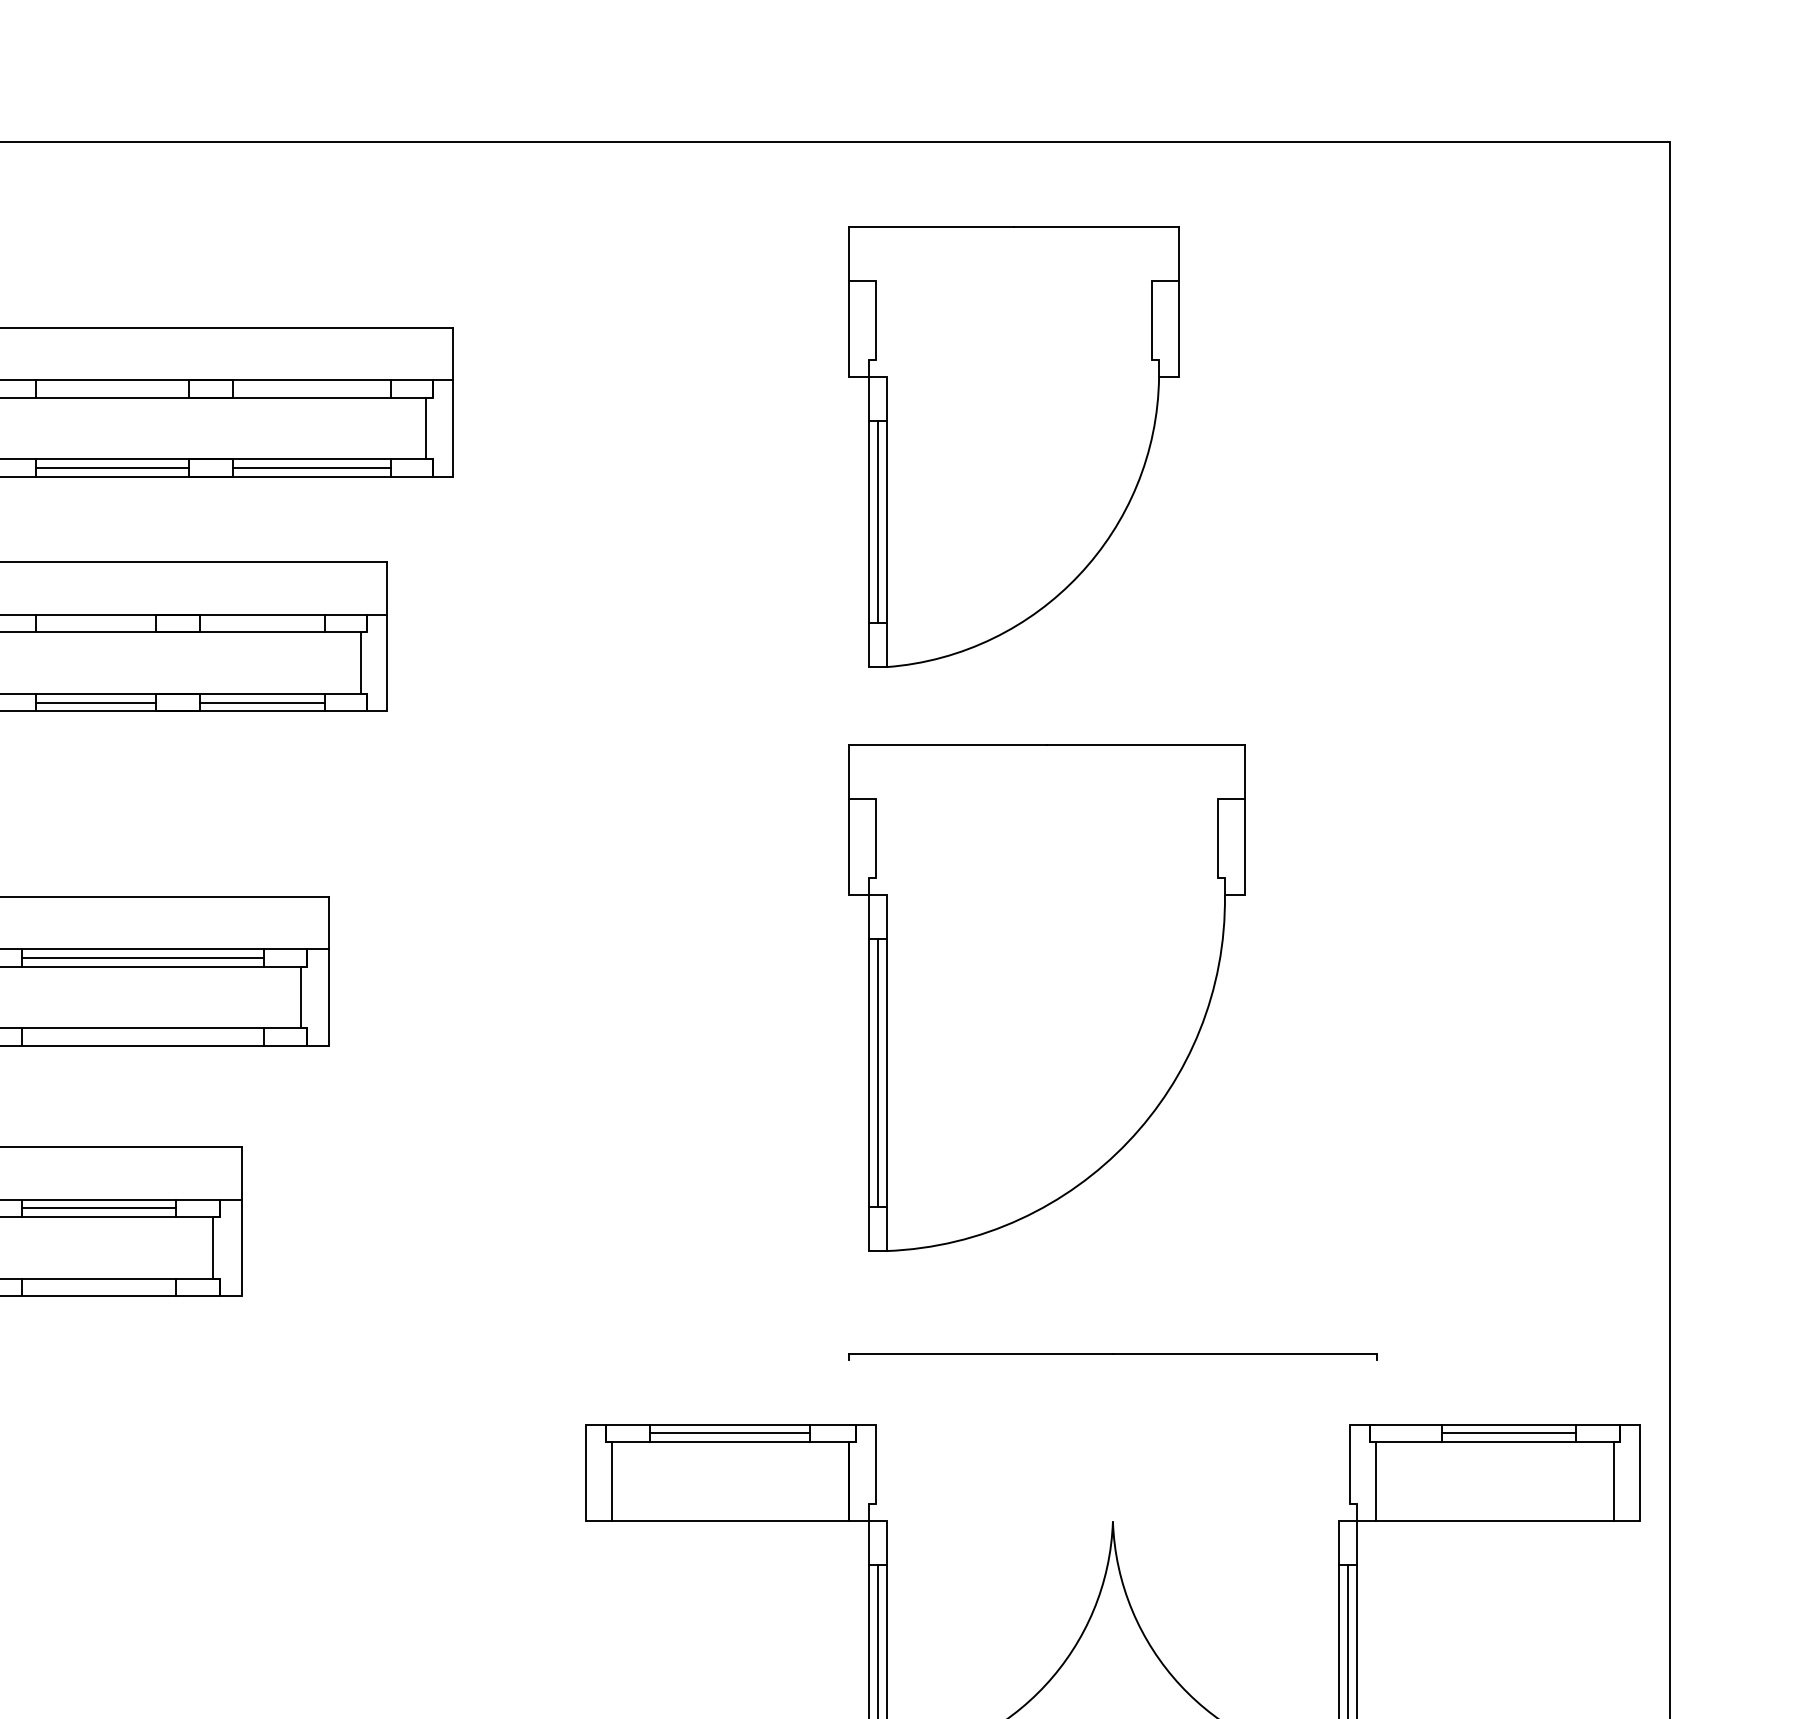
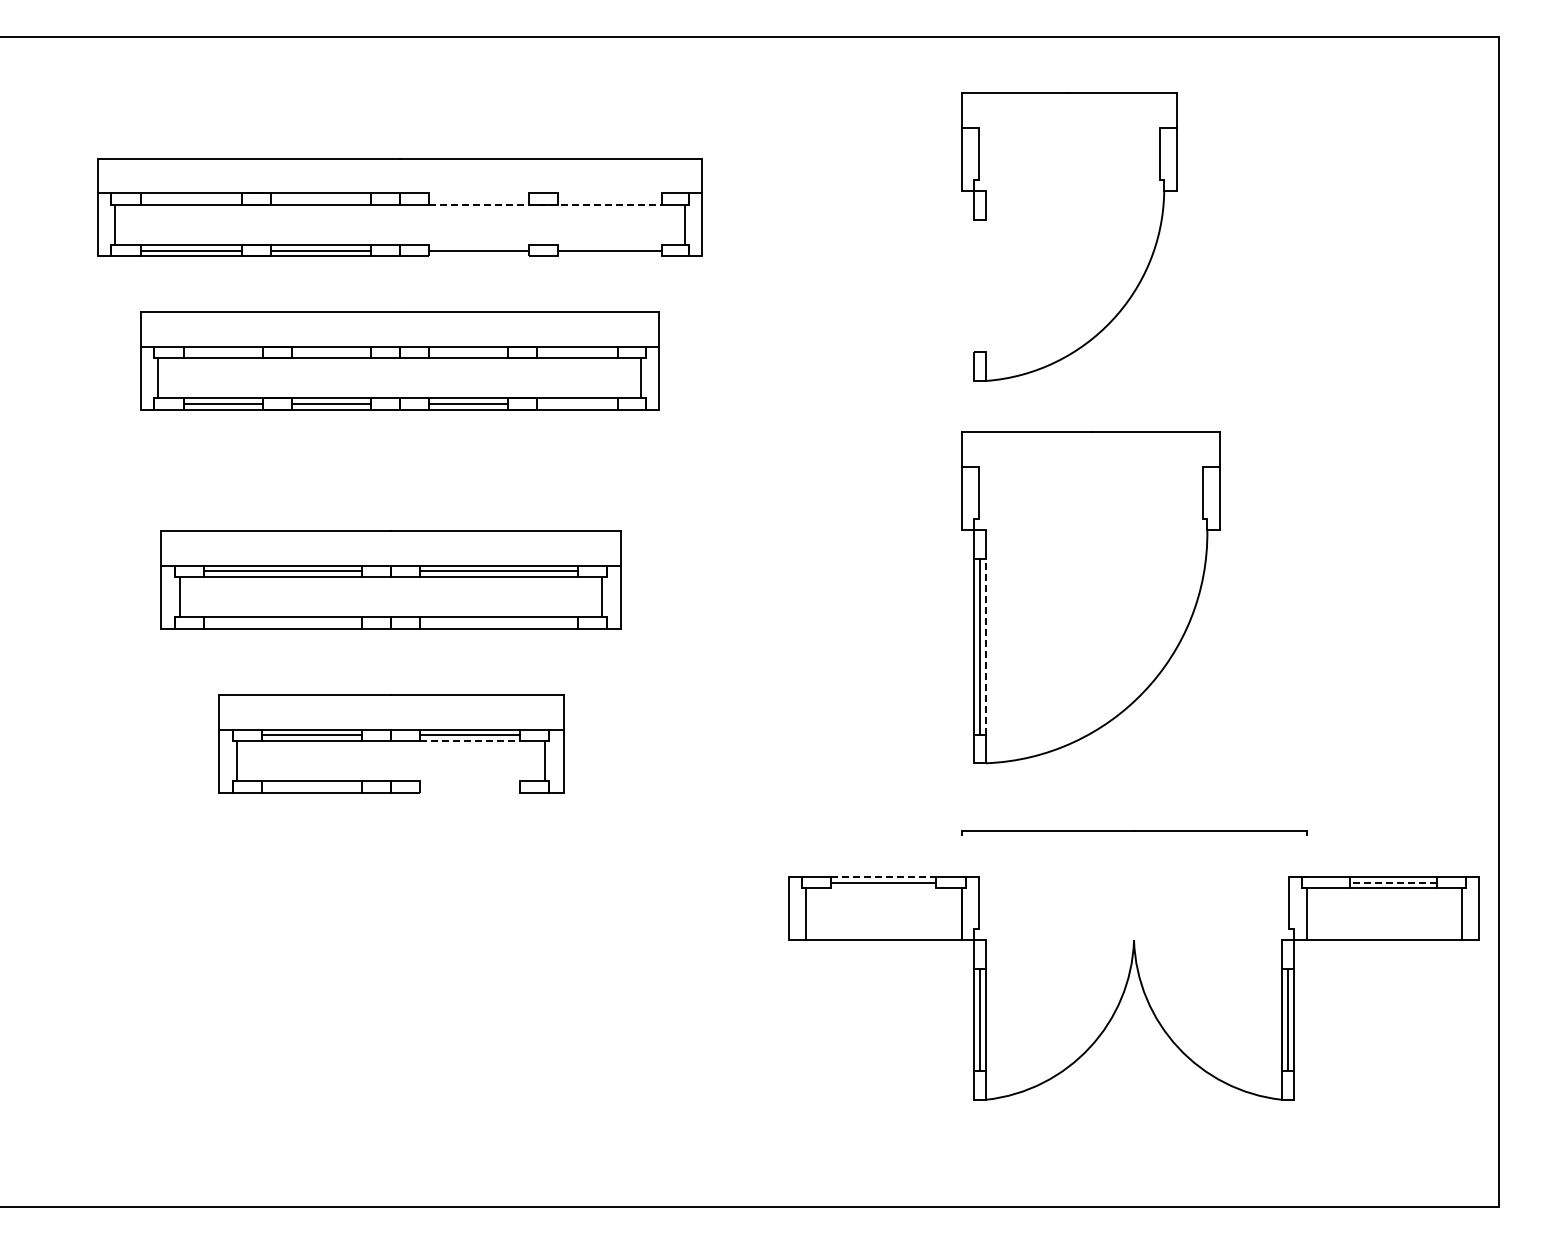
line: (212, 380) -> (544, 193), removed
line: (213, 397) -> (545, 204), solid -> dashed
line: (212, 458) -> (544, 244), removed
line: (212, 476) -> (544, 256), removed
line: (869, 521) -> (974, 285), removed
line: (878, 521) -> (980, 285), removed
line: (886, 521) -> (985, 285), removed
line: (262, 703) -> (577, 404), removed
line: (886, 1072) -> (985, 646), solid -> dashed
line: (99, 1217) -> (470, 741), solid -> dashed
line: (97, 1278) -> (469, 781), removed
line: (97, 1295) -> (469, 792), removed
line: (730, 1423) -> (883, 876), solid -> dashed
line: (1509, 1433) -> (1393, 882), solid -> dashed
line: (728, 1442) -> (882, 888), removed

